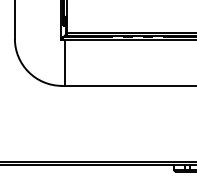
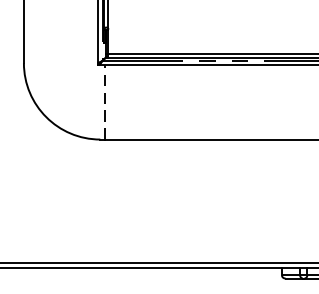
line: (65, 62) -> (105, 101), solid -> dashed

